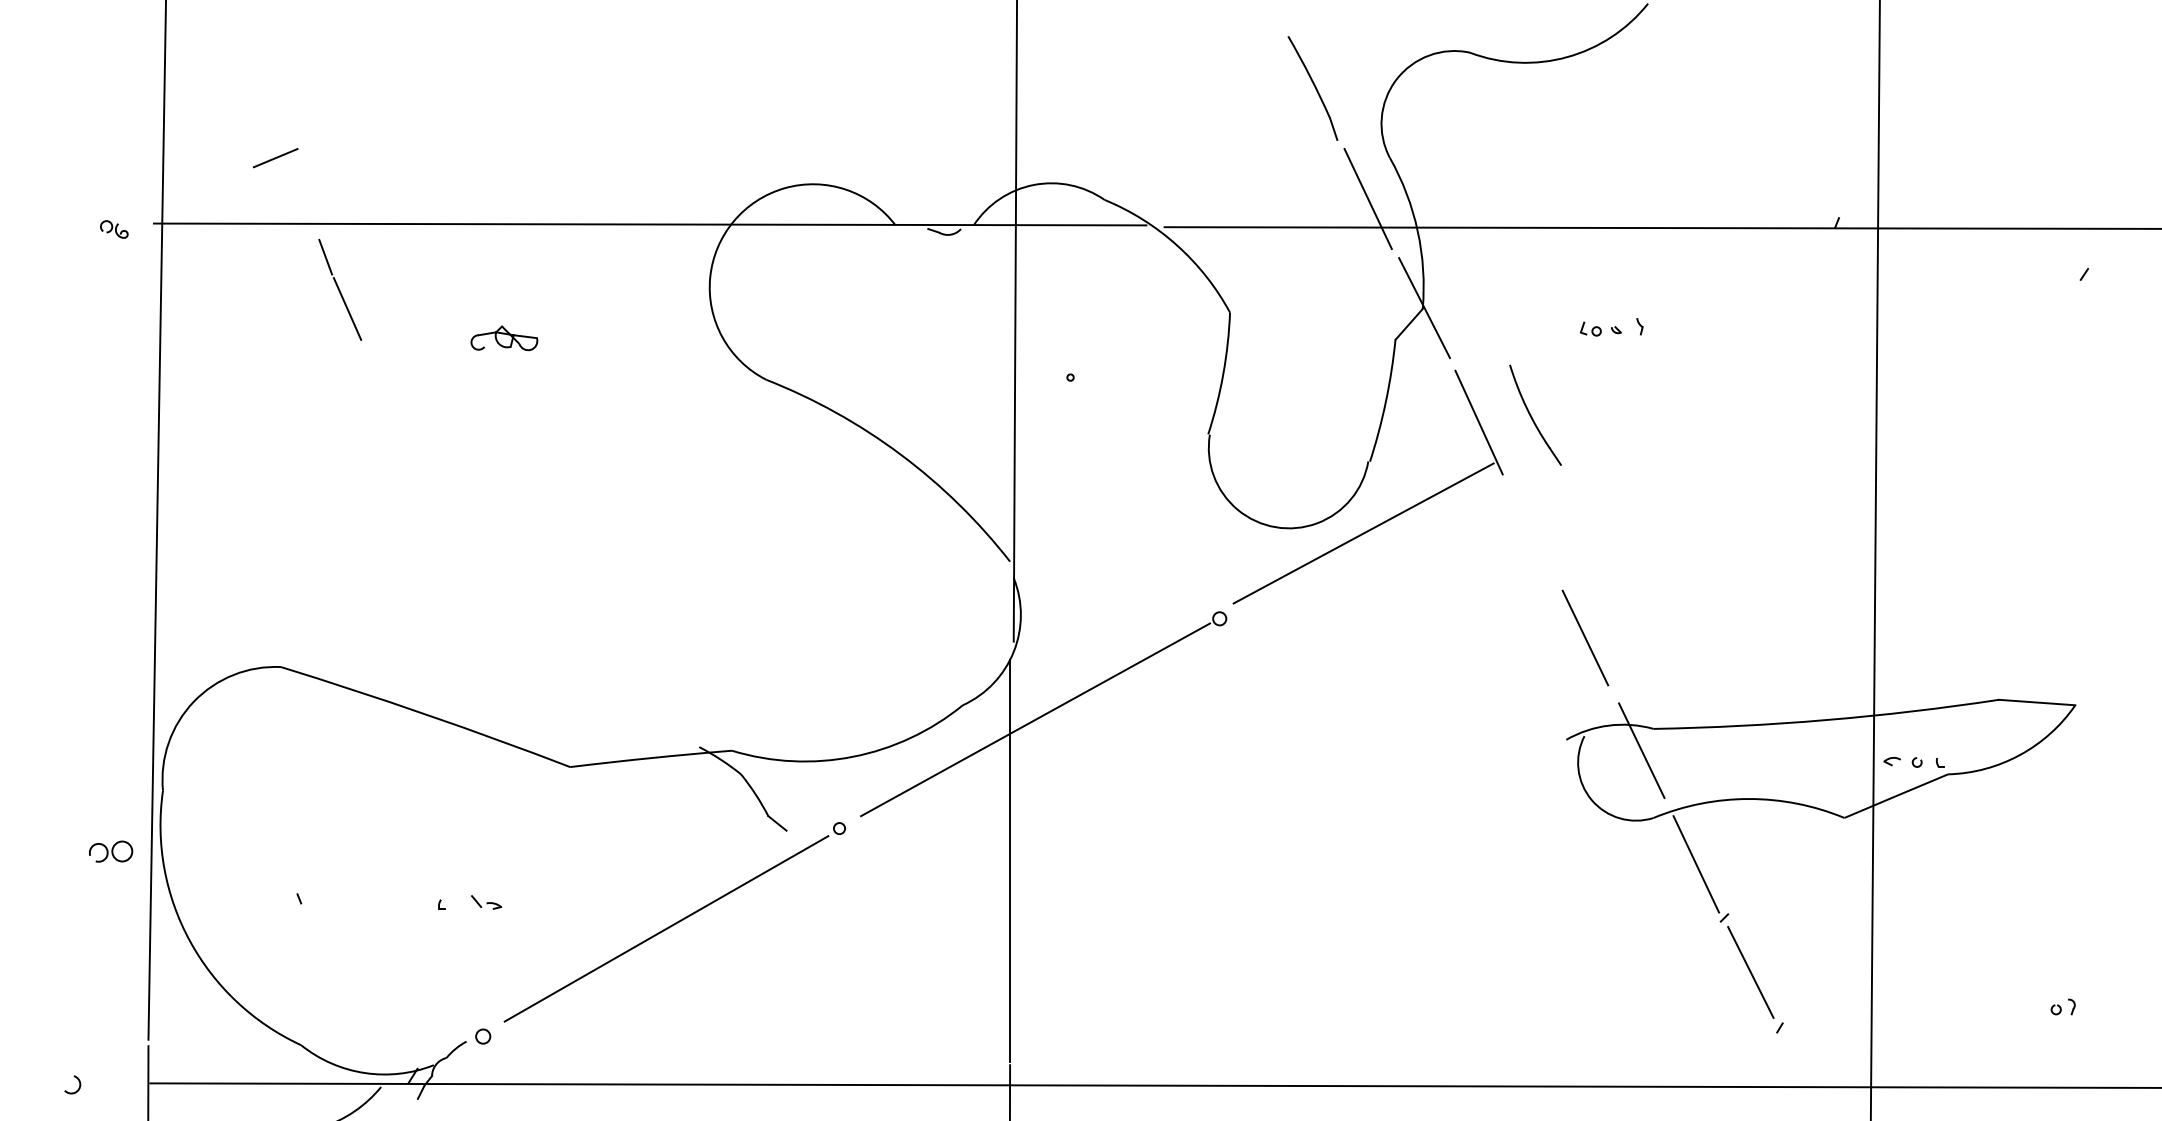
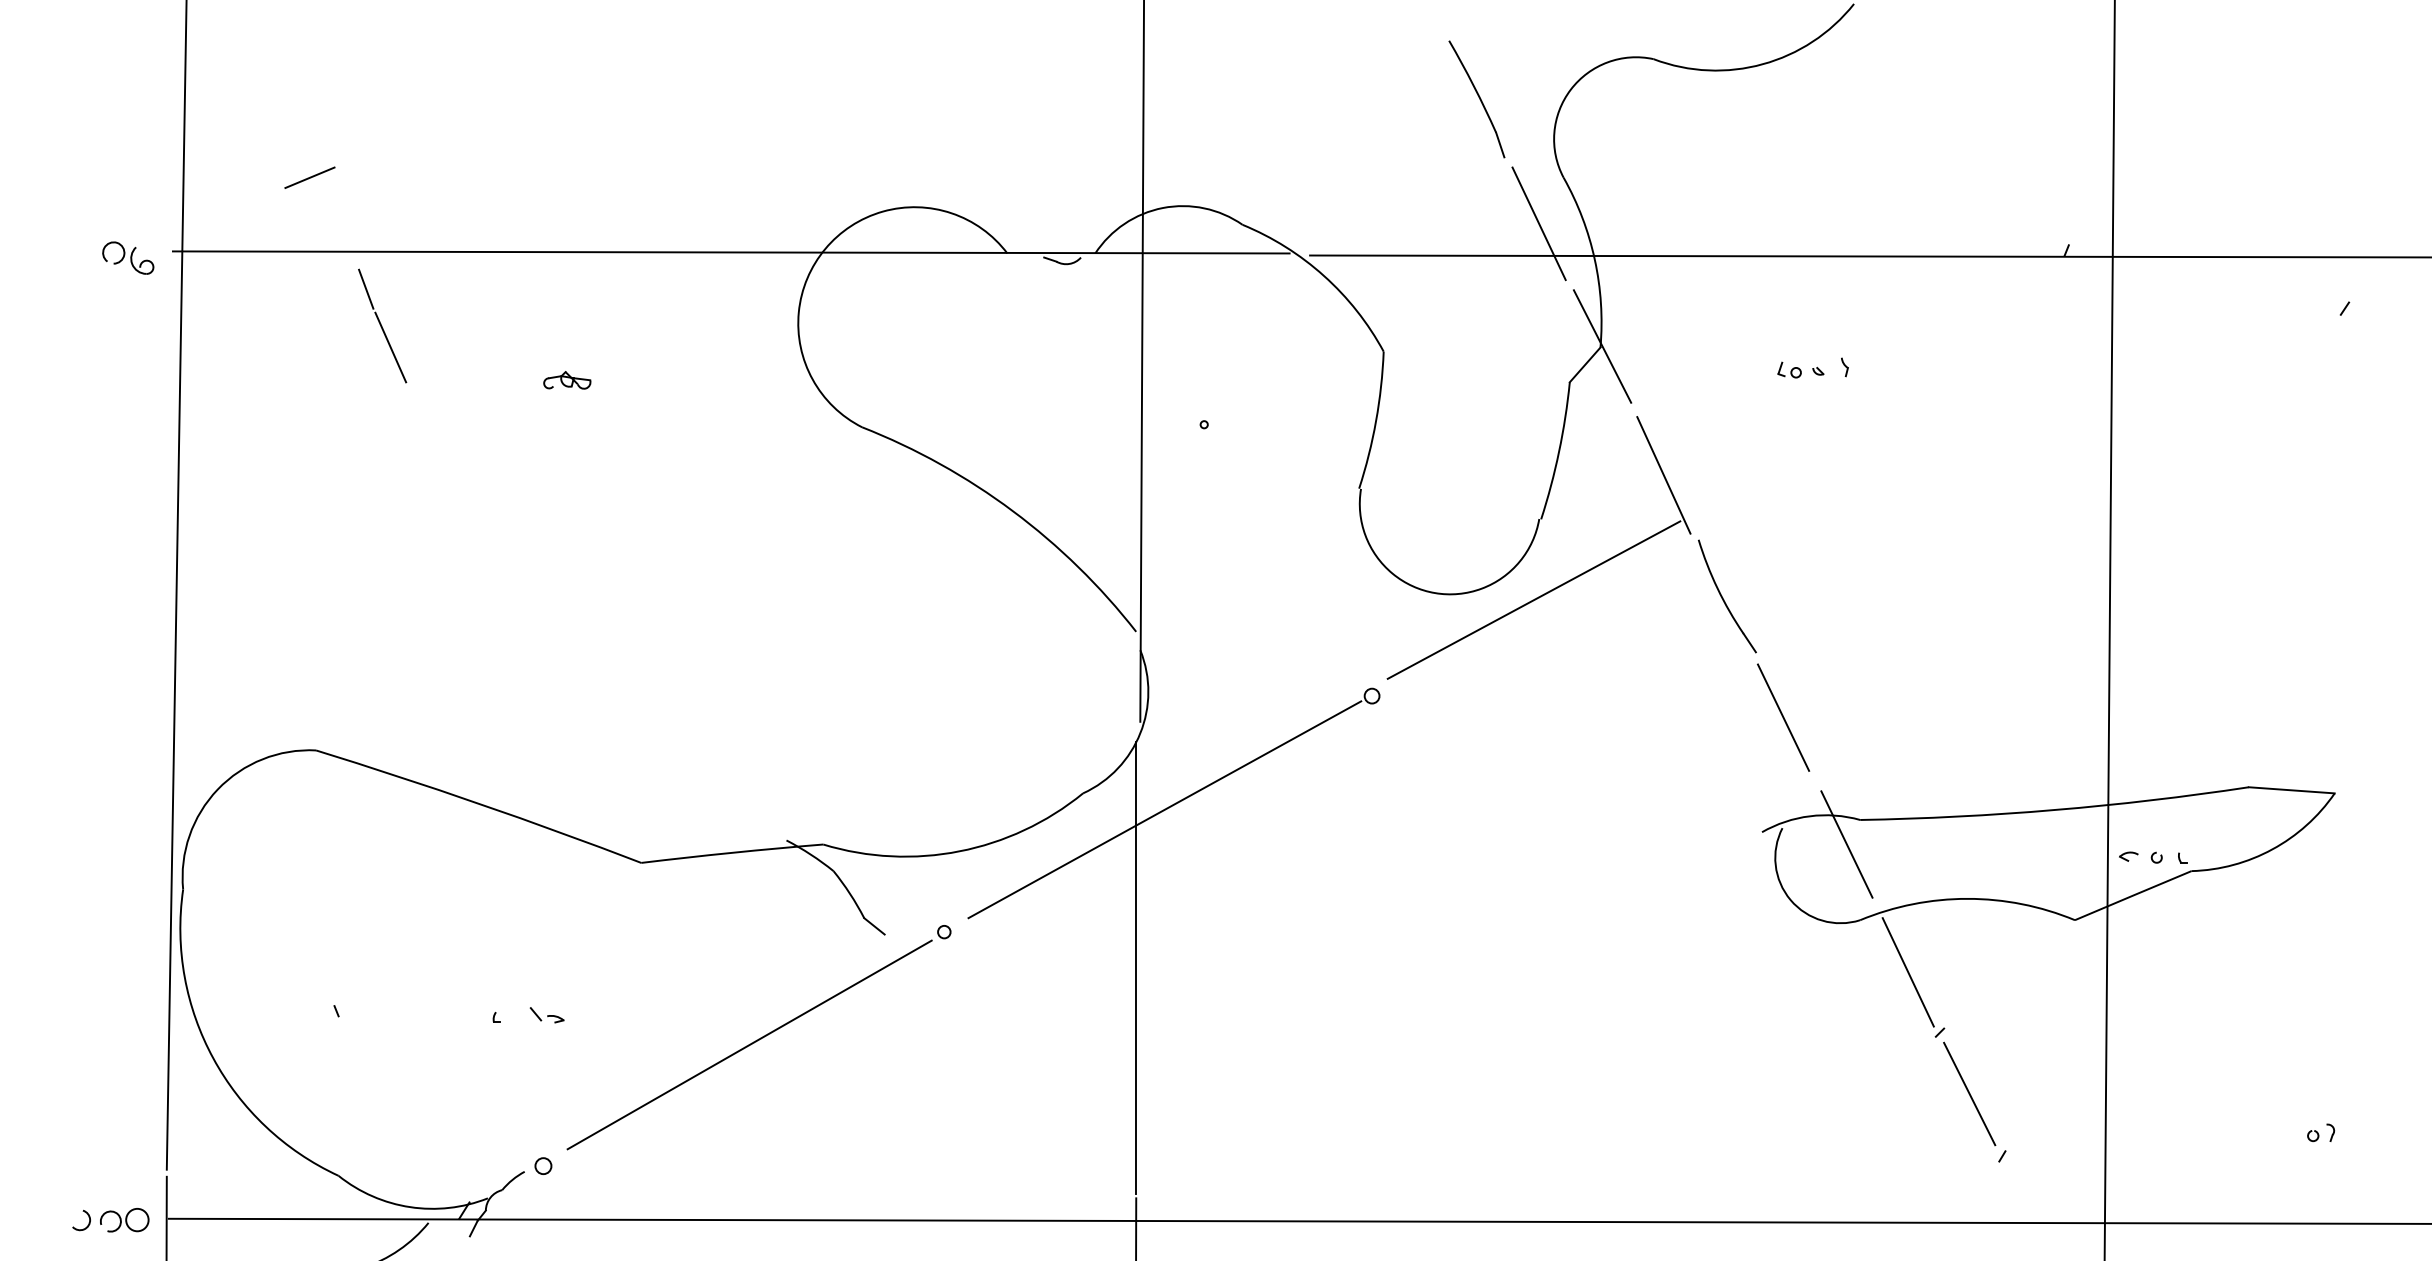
part: (114, 229) -> (128, 258), size x1.67
part: (504, 337) -> (567, 379), size x0.62
part: (1535, 414) -> (1727, 595), moved
part: (111, 851) -> (125, 1220), moved

